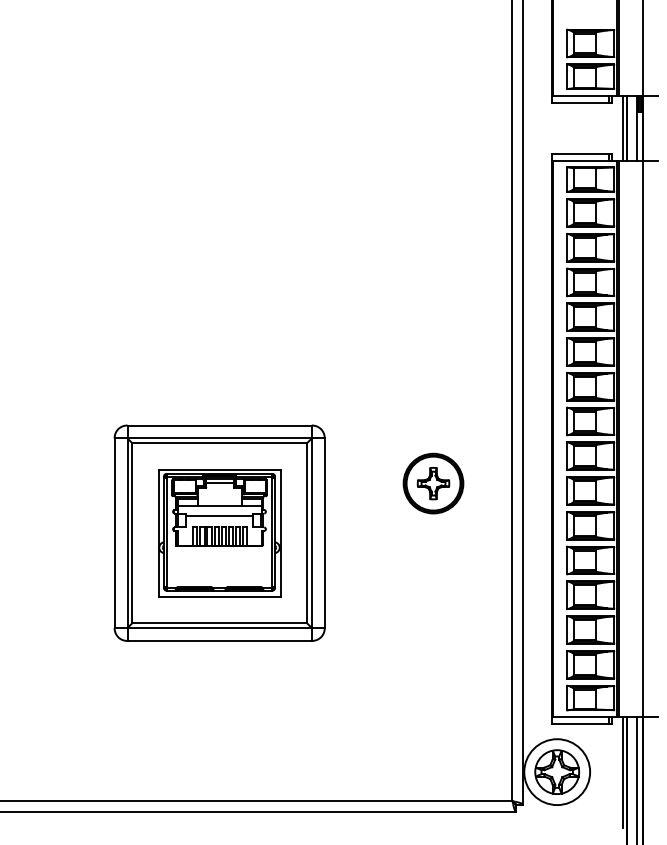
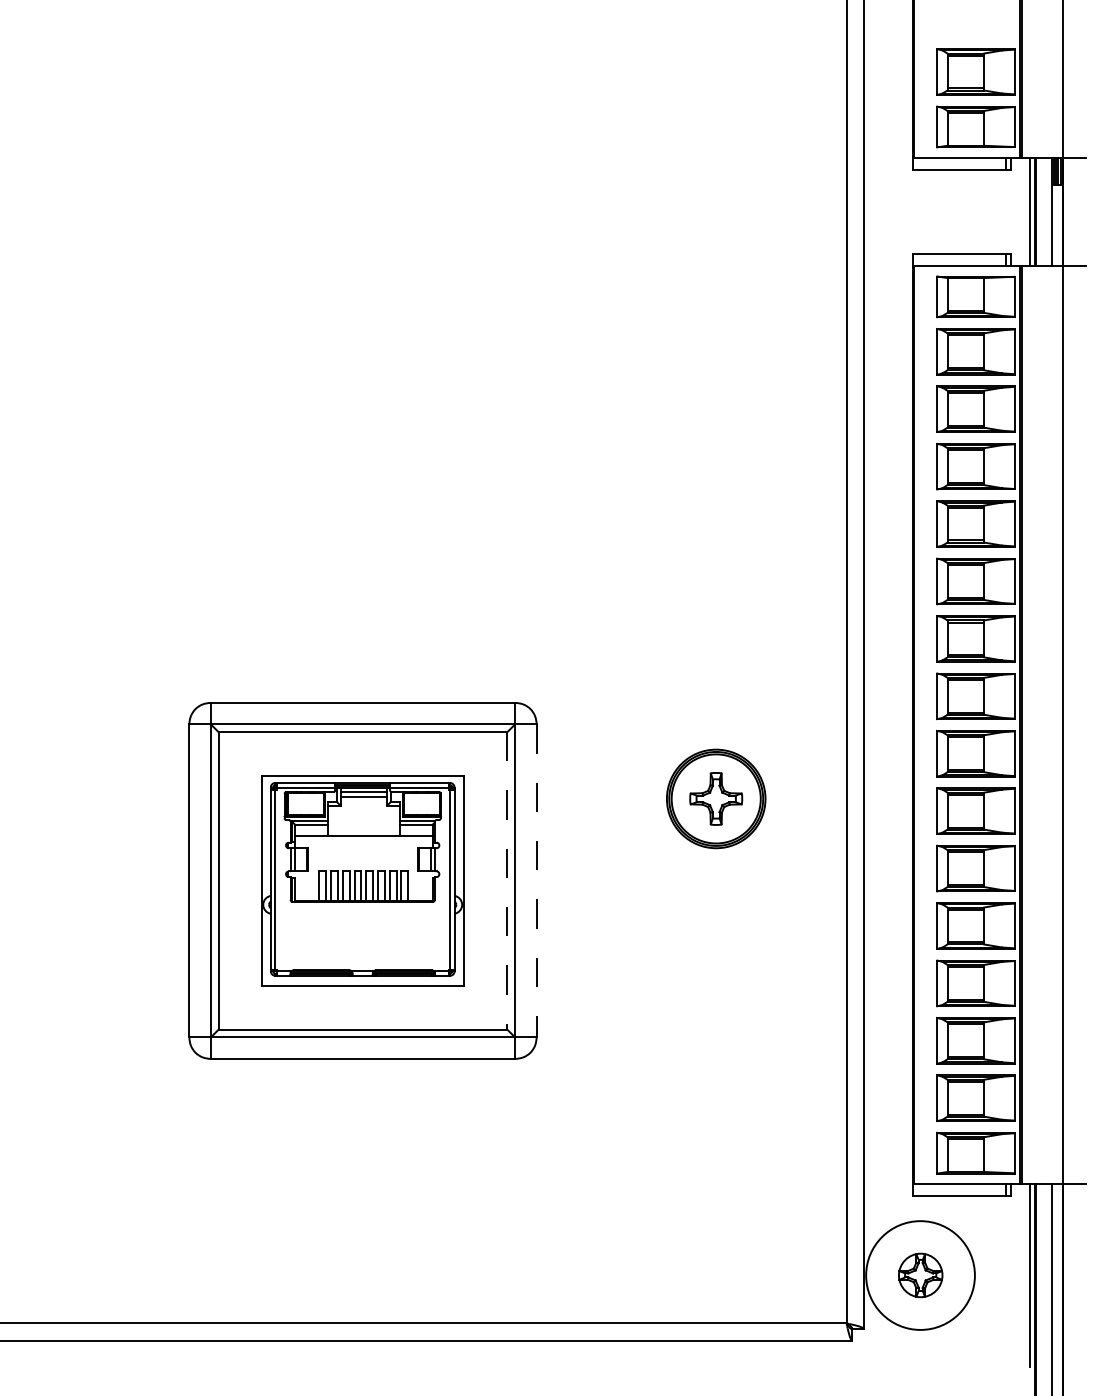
line: (219, 516) -> (362, 853), removed
line: (307, 533) -> (508, 881), solid -> dashed
line: (324, 533) -> (536, 881), solid -> dashed
part: (557, 771) -> (921, 1274), size x0.6

